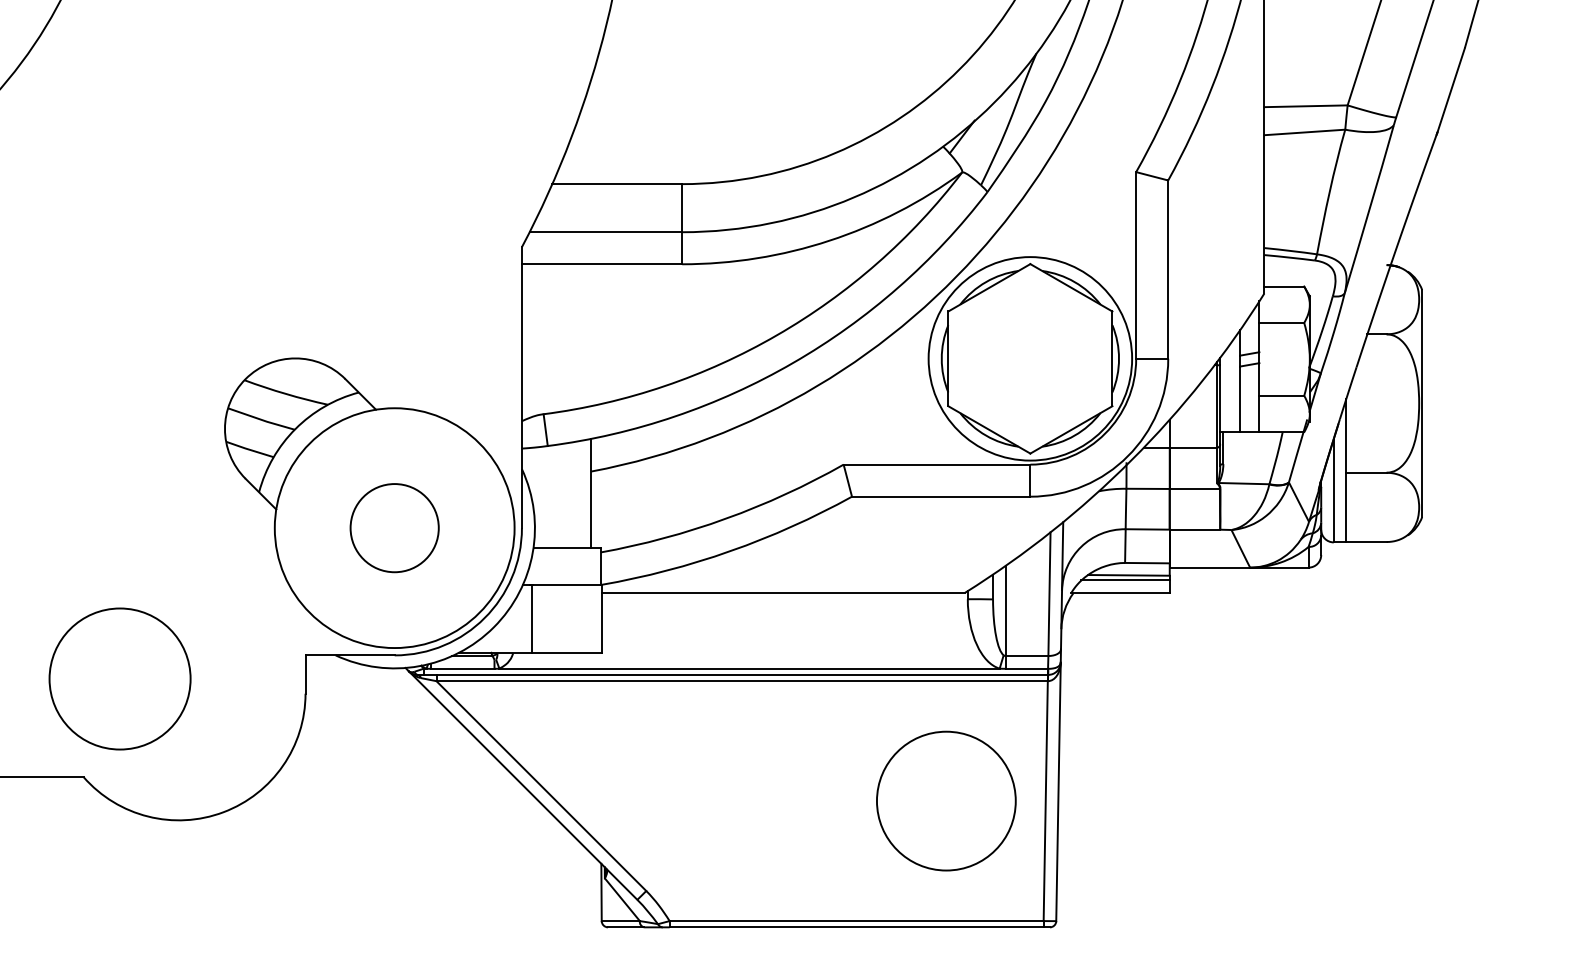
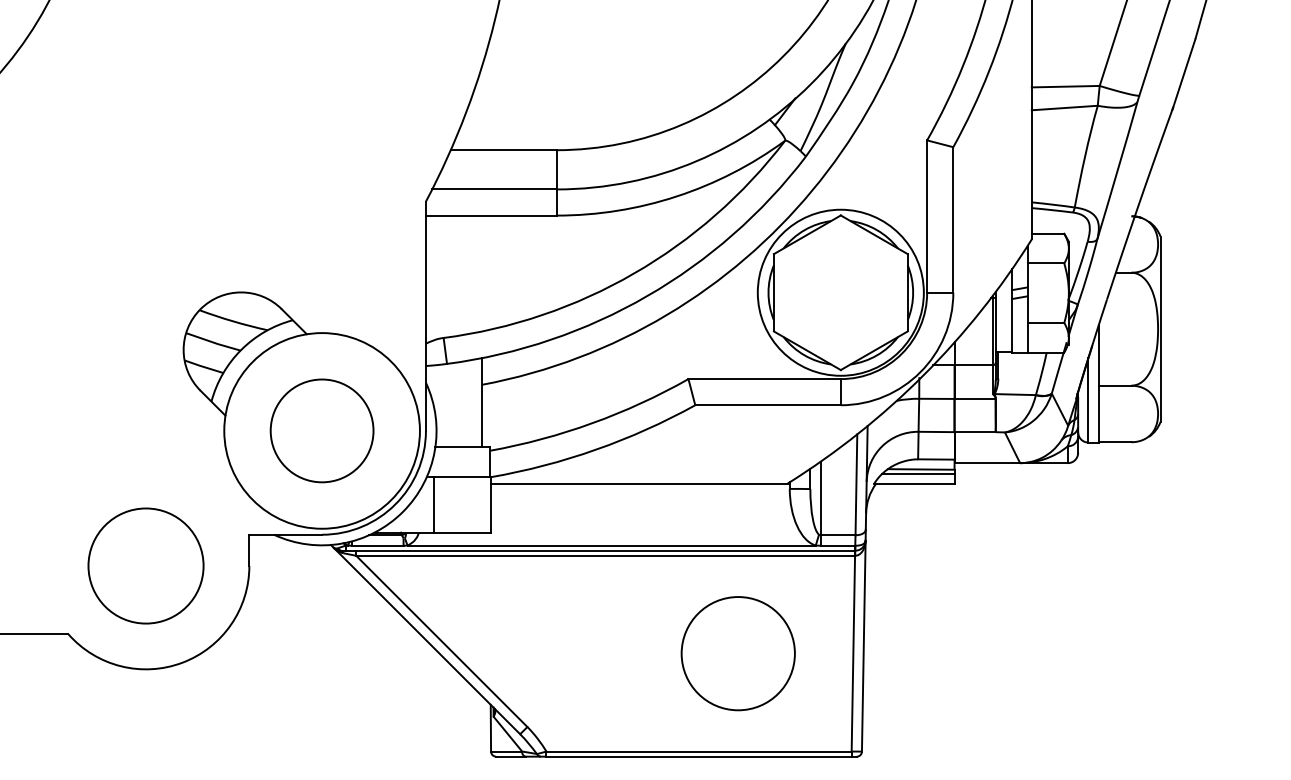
circle: (393, 527) -> (321, 430), size x1.43
circle: (119, 678) -> (145, 565), moved
circle: (945, 800) -> (737, 653), moved

